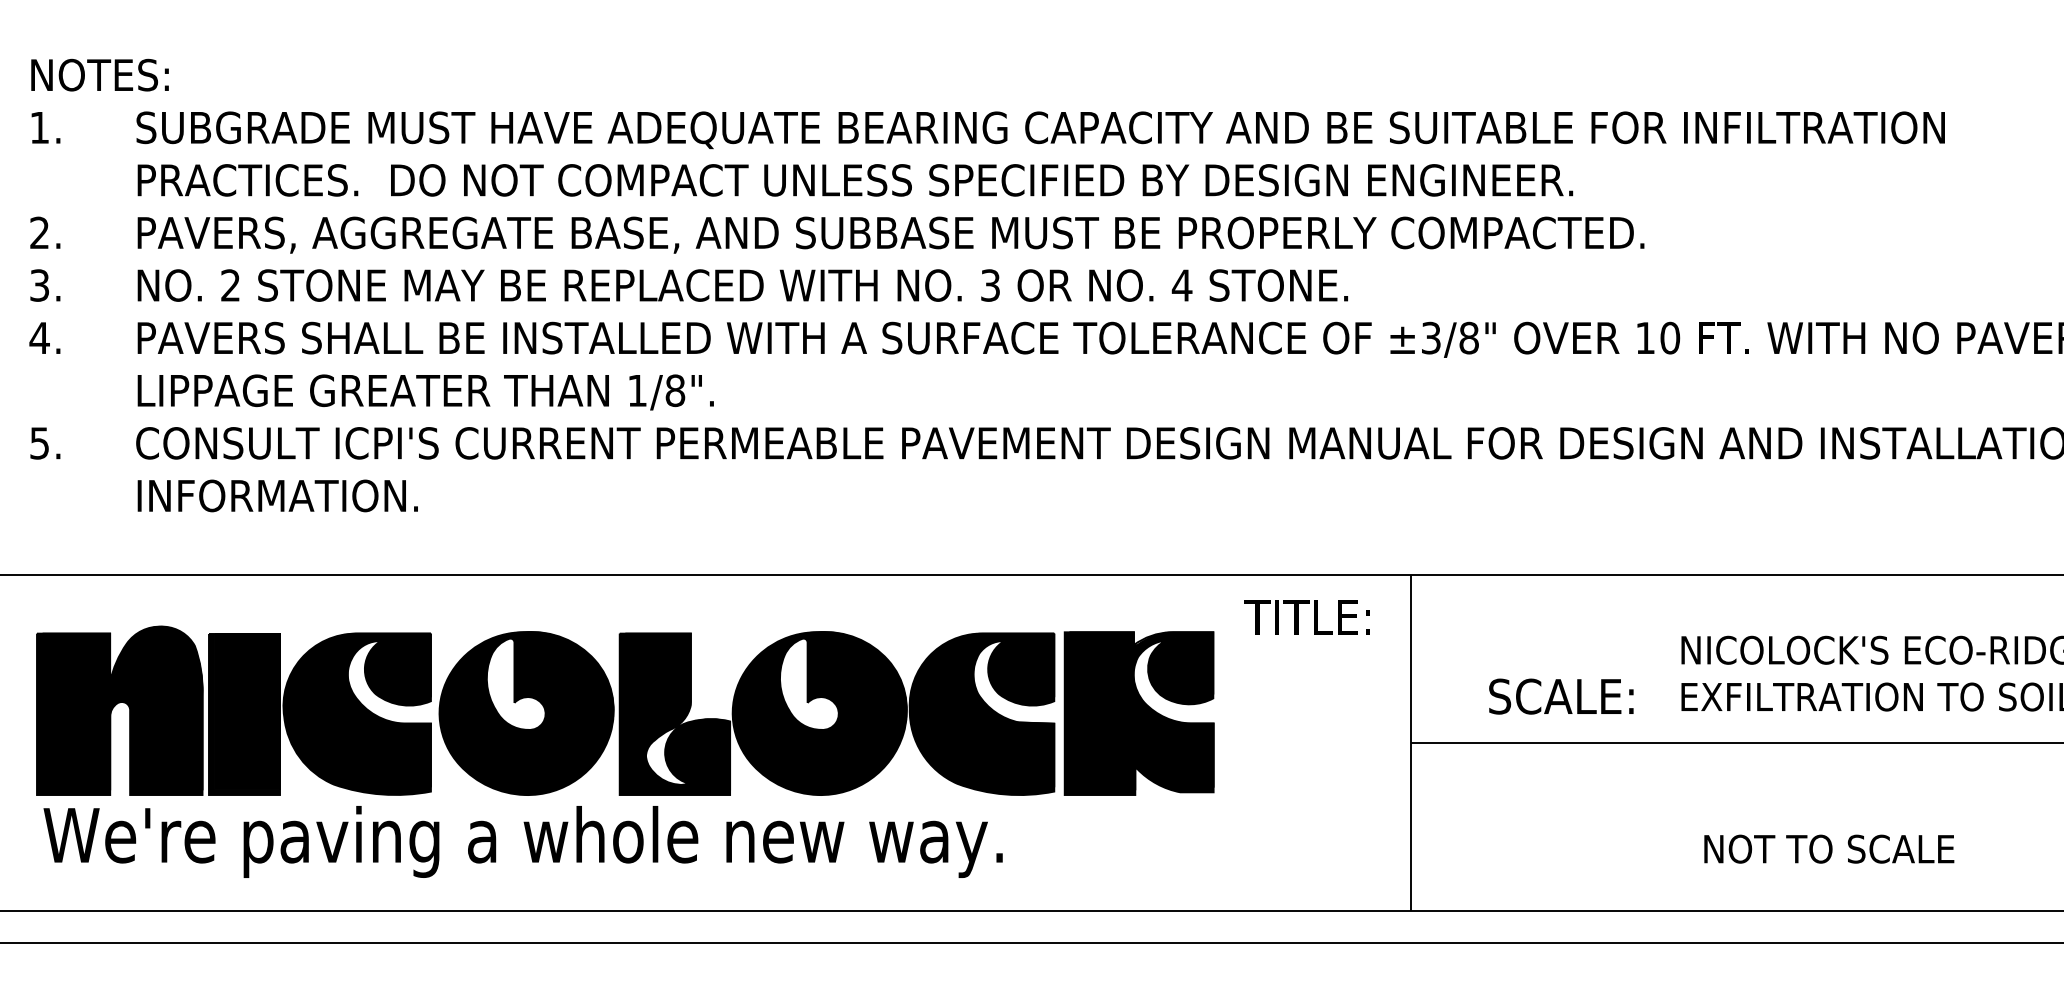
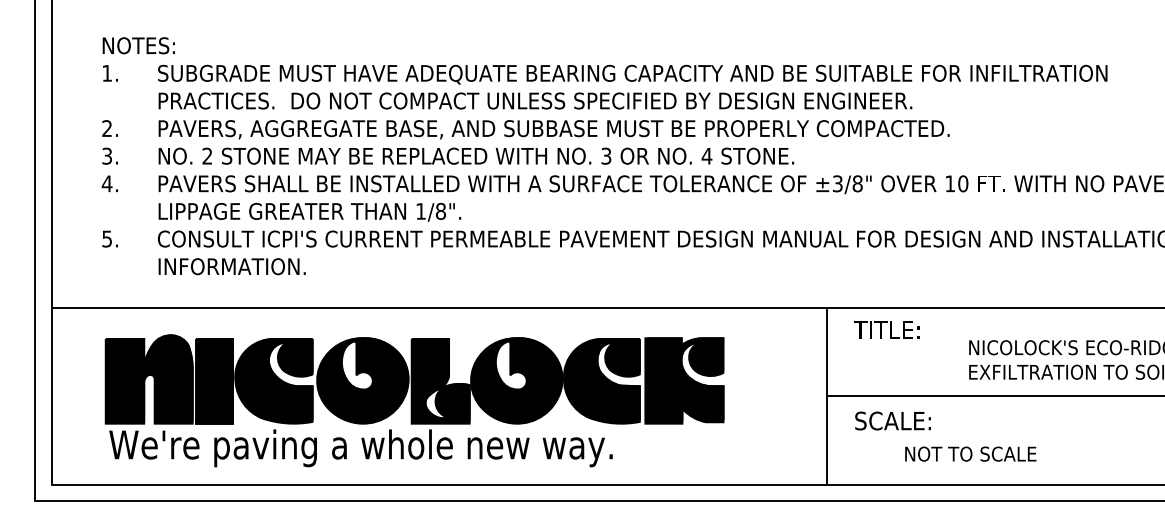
text: (1306, 615) -> (886, 329), moved
text: (1560, 695) -> (892, 420), moved
text: (1828, 847) -> (970, 453), moved

